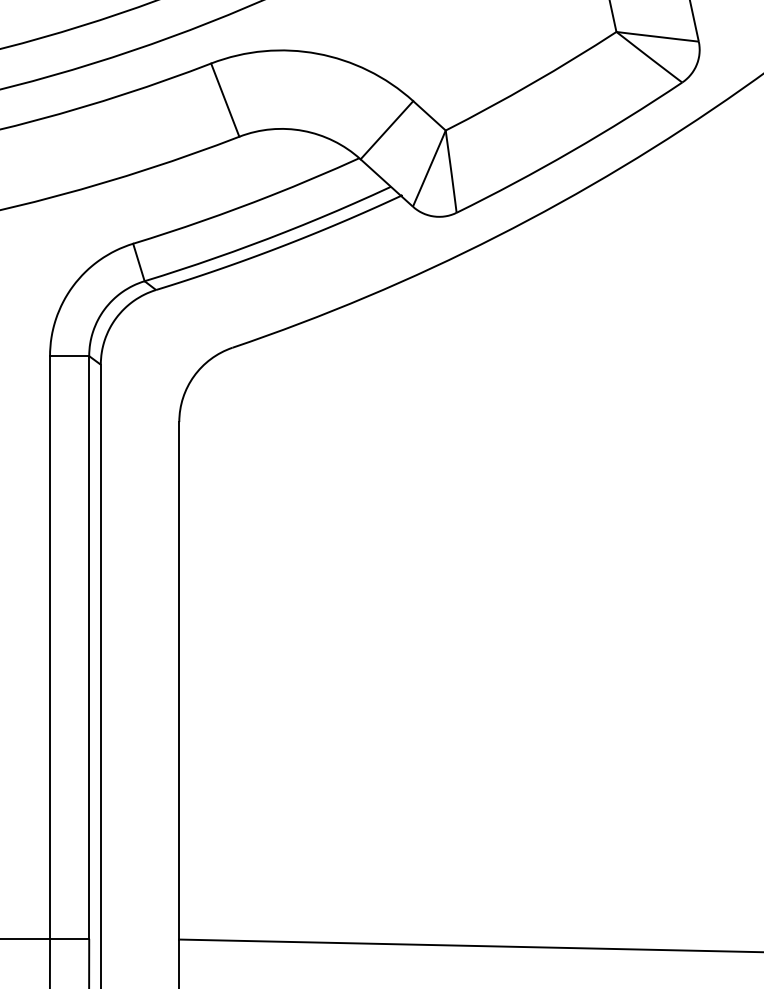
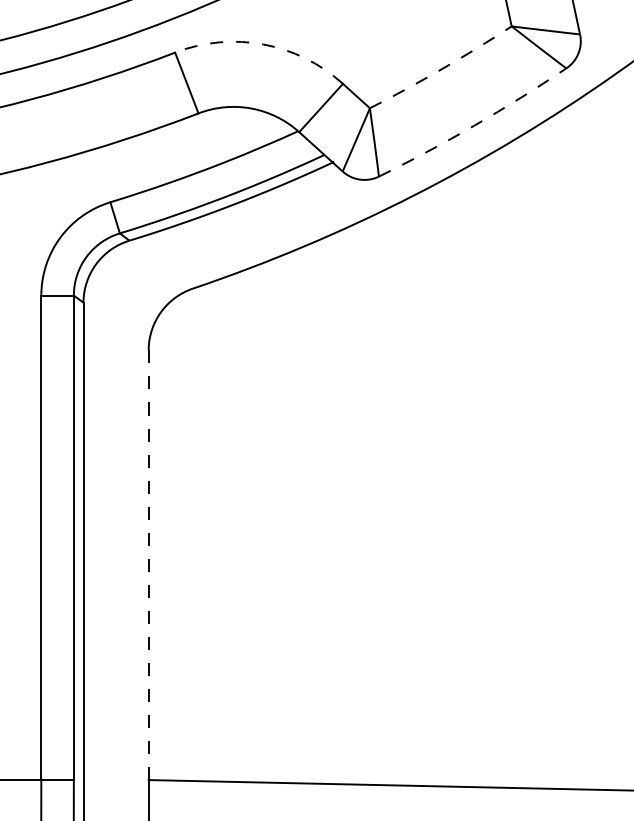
arc: (317, 53) -> (263, 44), solid -> dashed
arc: (532, 83) -> (441, 69), solid -> dashed
arc: (571, 151) -> (474, 125), solid -> dashed
line: (179, 680) -> (148, 564), solid -> dashed

